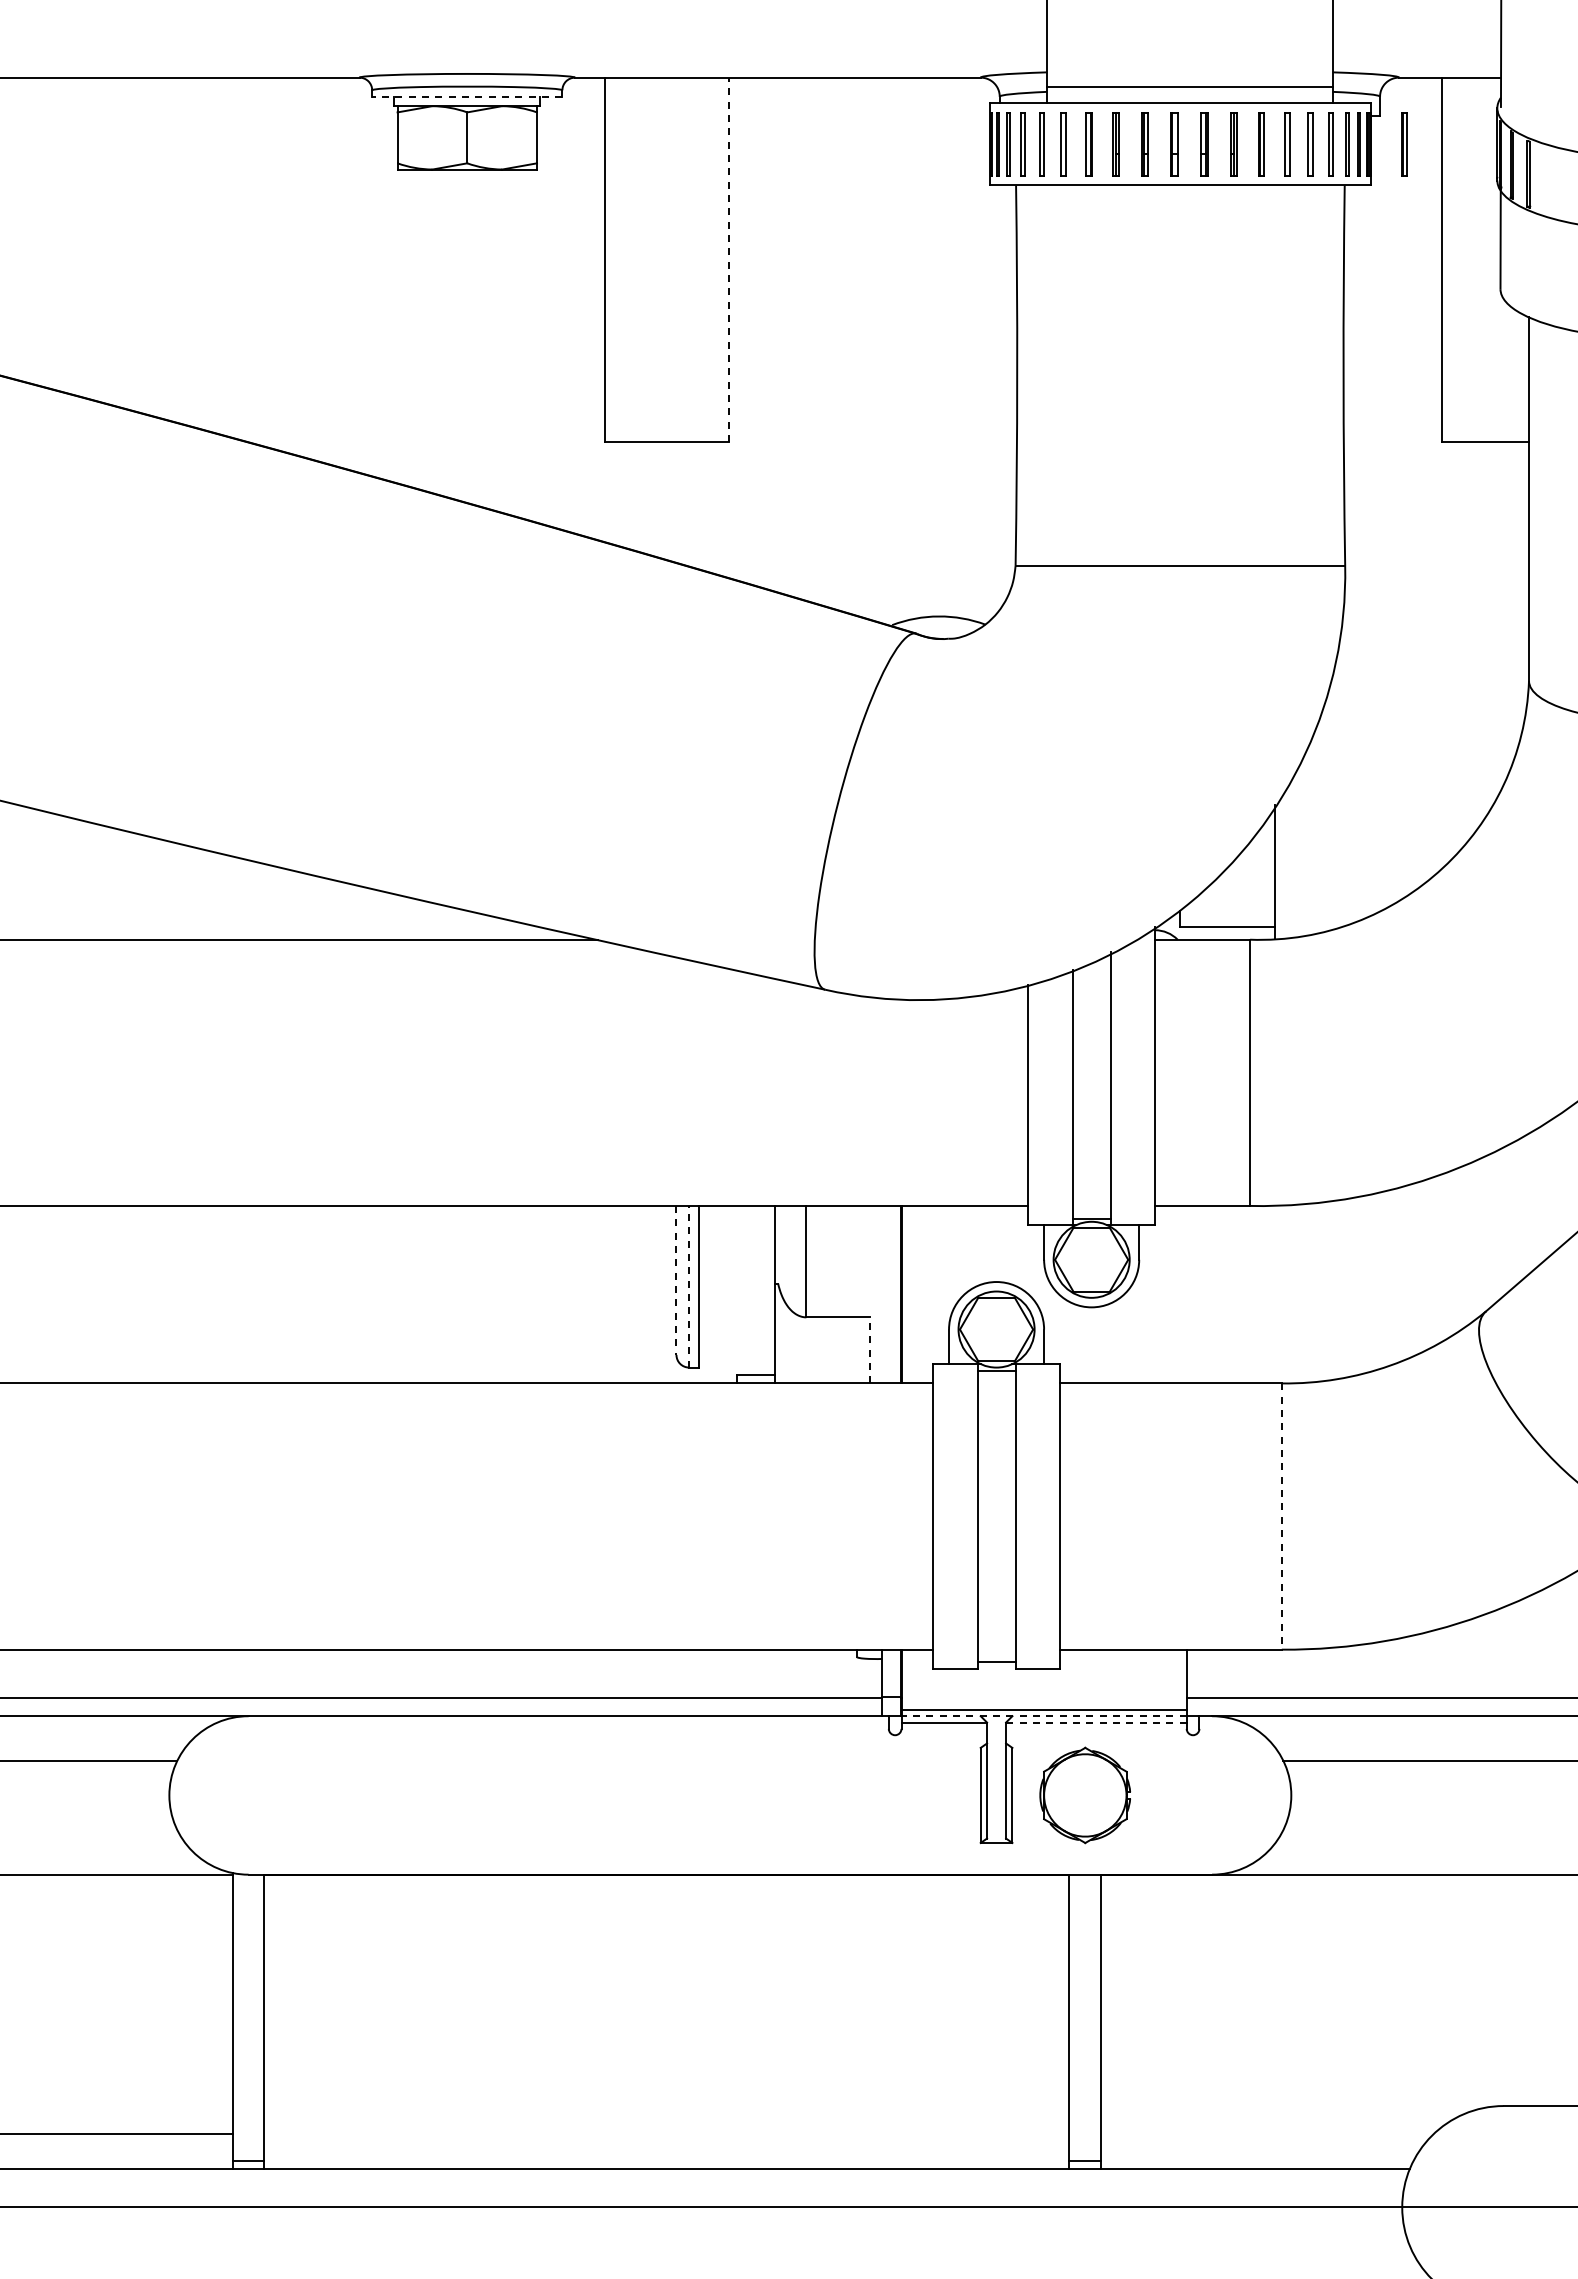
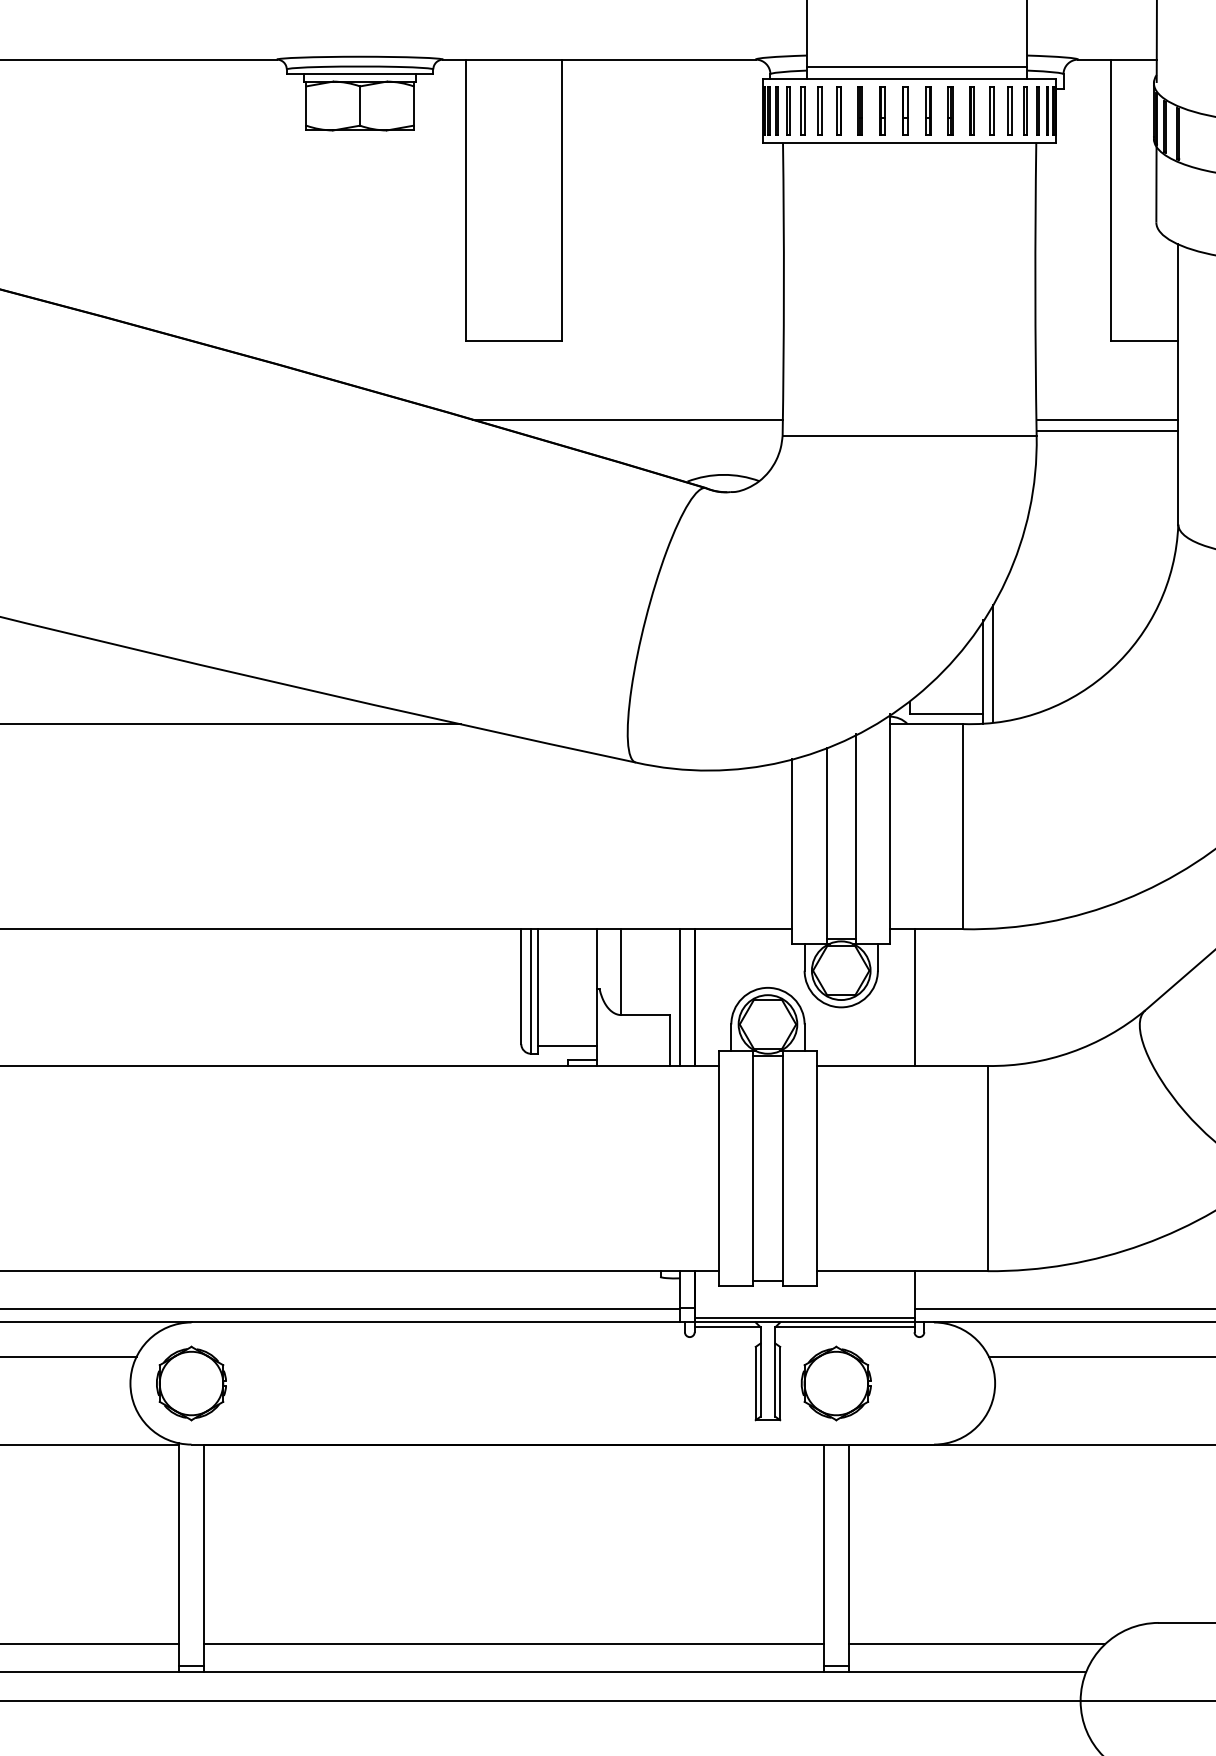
line: (466, 96) -> (359, 74), dashed -> solid
part: (1404, 144) -> (1082, 111), removed
line: (729, 259) -> (562, 199), dashed -> solid
line: (814, 544) -> (627, 419), added
line: (1437, 544) -> (1107, 419), added
line: (1437, 559) -> (1107, 430), added
line: (1288, 861) -> (992, 663), added
line: (676, 1280) -> (521, 986), dashed -> solid
line: (689, 1286) -> (531, 991), dashed -> solid
line: (882, 1294) -> (680, 997), added
line: (1186, 1294) -> (914, 997), added
line: (869, 1349) -> (670, 1039), dashed -> solid
line: (736, 1358) -> (567, 1046), added
line: (1281, 1517) -> (987, 1169), dashed -> solid
line: (1044, 1716) -> (804, 1322), dashed -> solid
line: (1095, 1722) -> (844, 1327), dashed -> solid
part: (248, 1795) -> (191, 1383), added
line: (666, 2133) -> (513, 1644), added
line: (1267, 2133) -> (976, 1644), added

